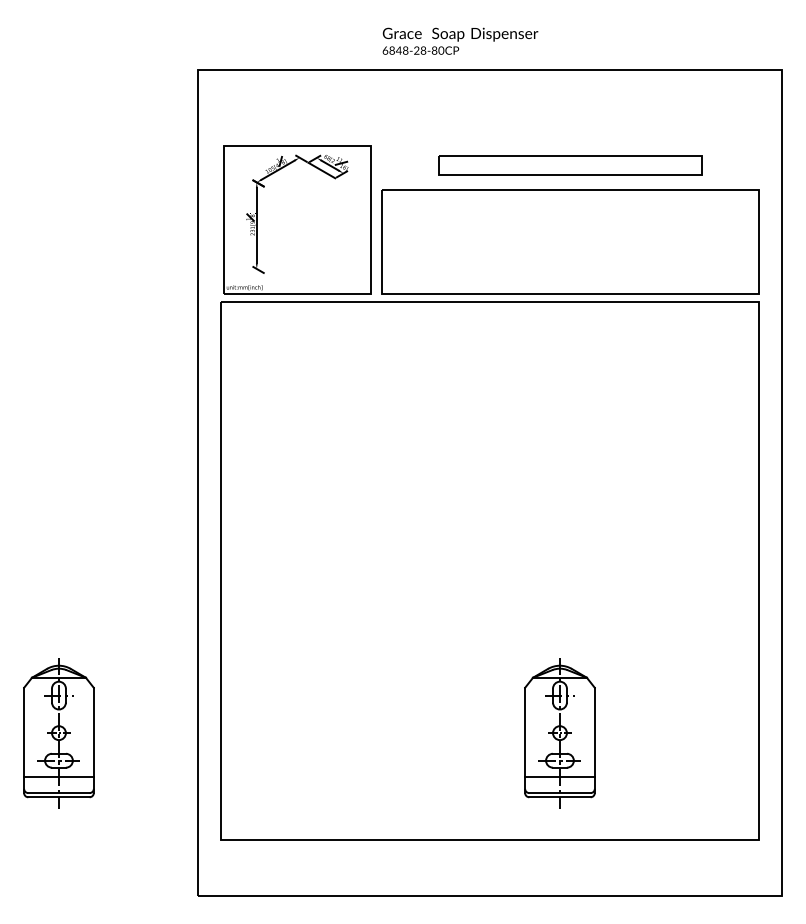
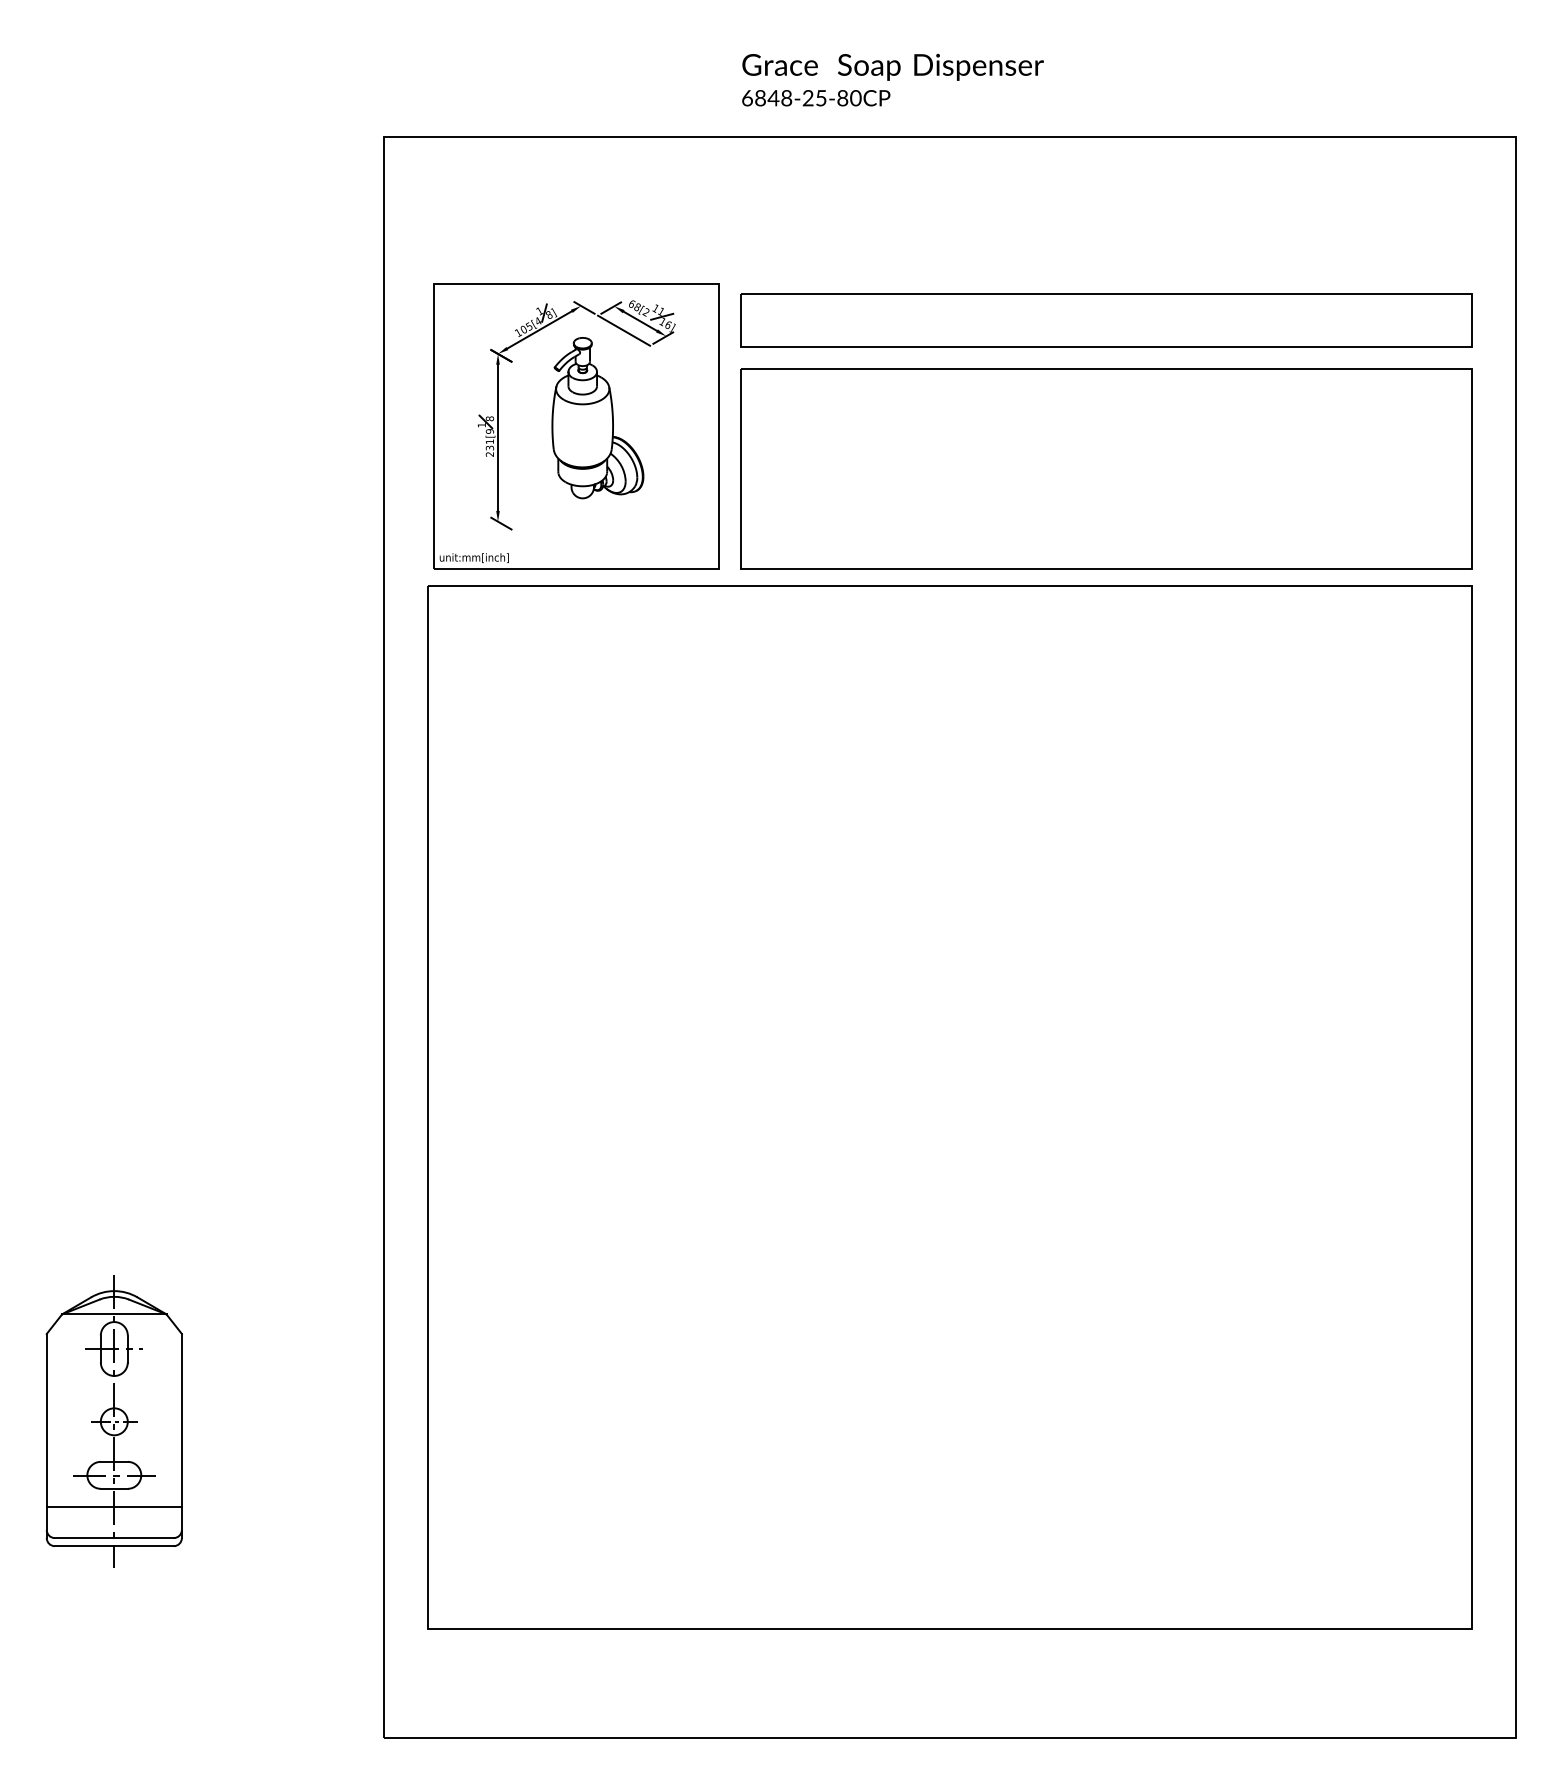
text: (423, 50) -> (821, 97), 6848-28-80CP -> 6848-25-80CP
part: (570, 165) -> (1106, 320), size x1.43
part: (308, 215) -> (598, 417), added
part: (559, 733) -> (1085, 1422), removed

